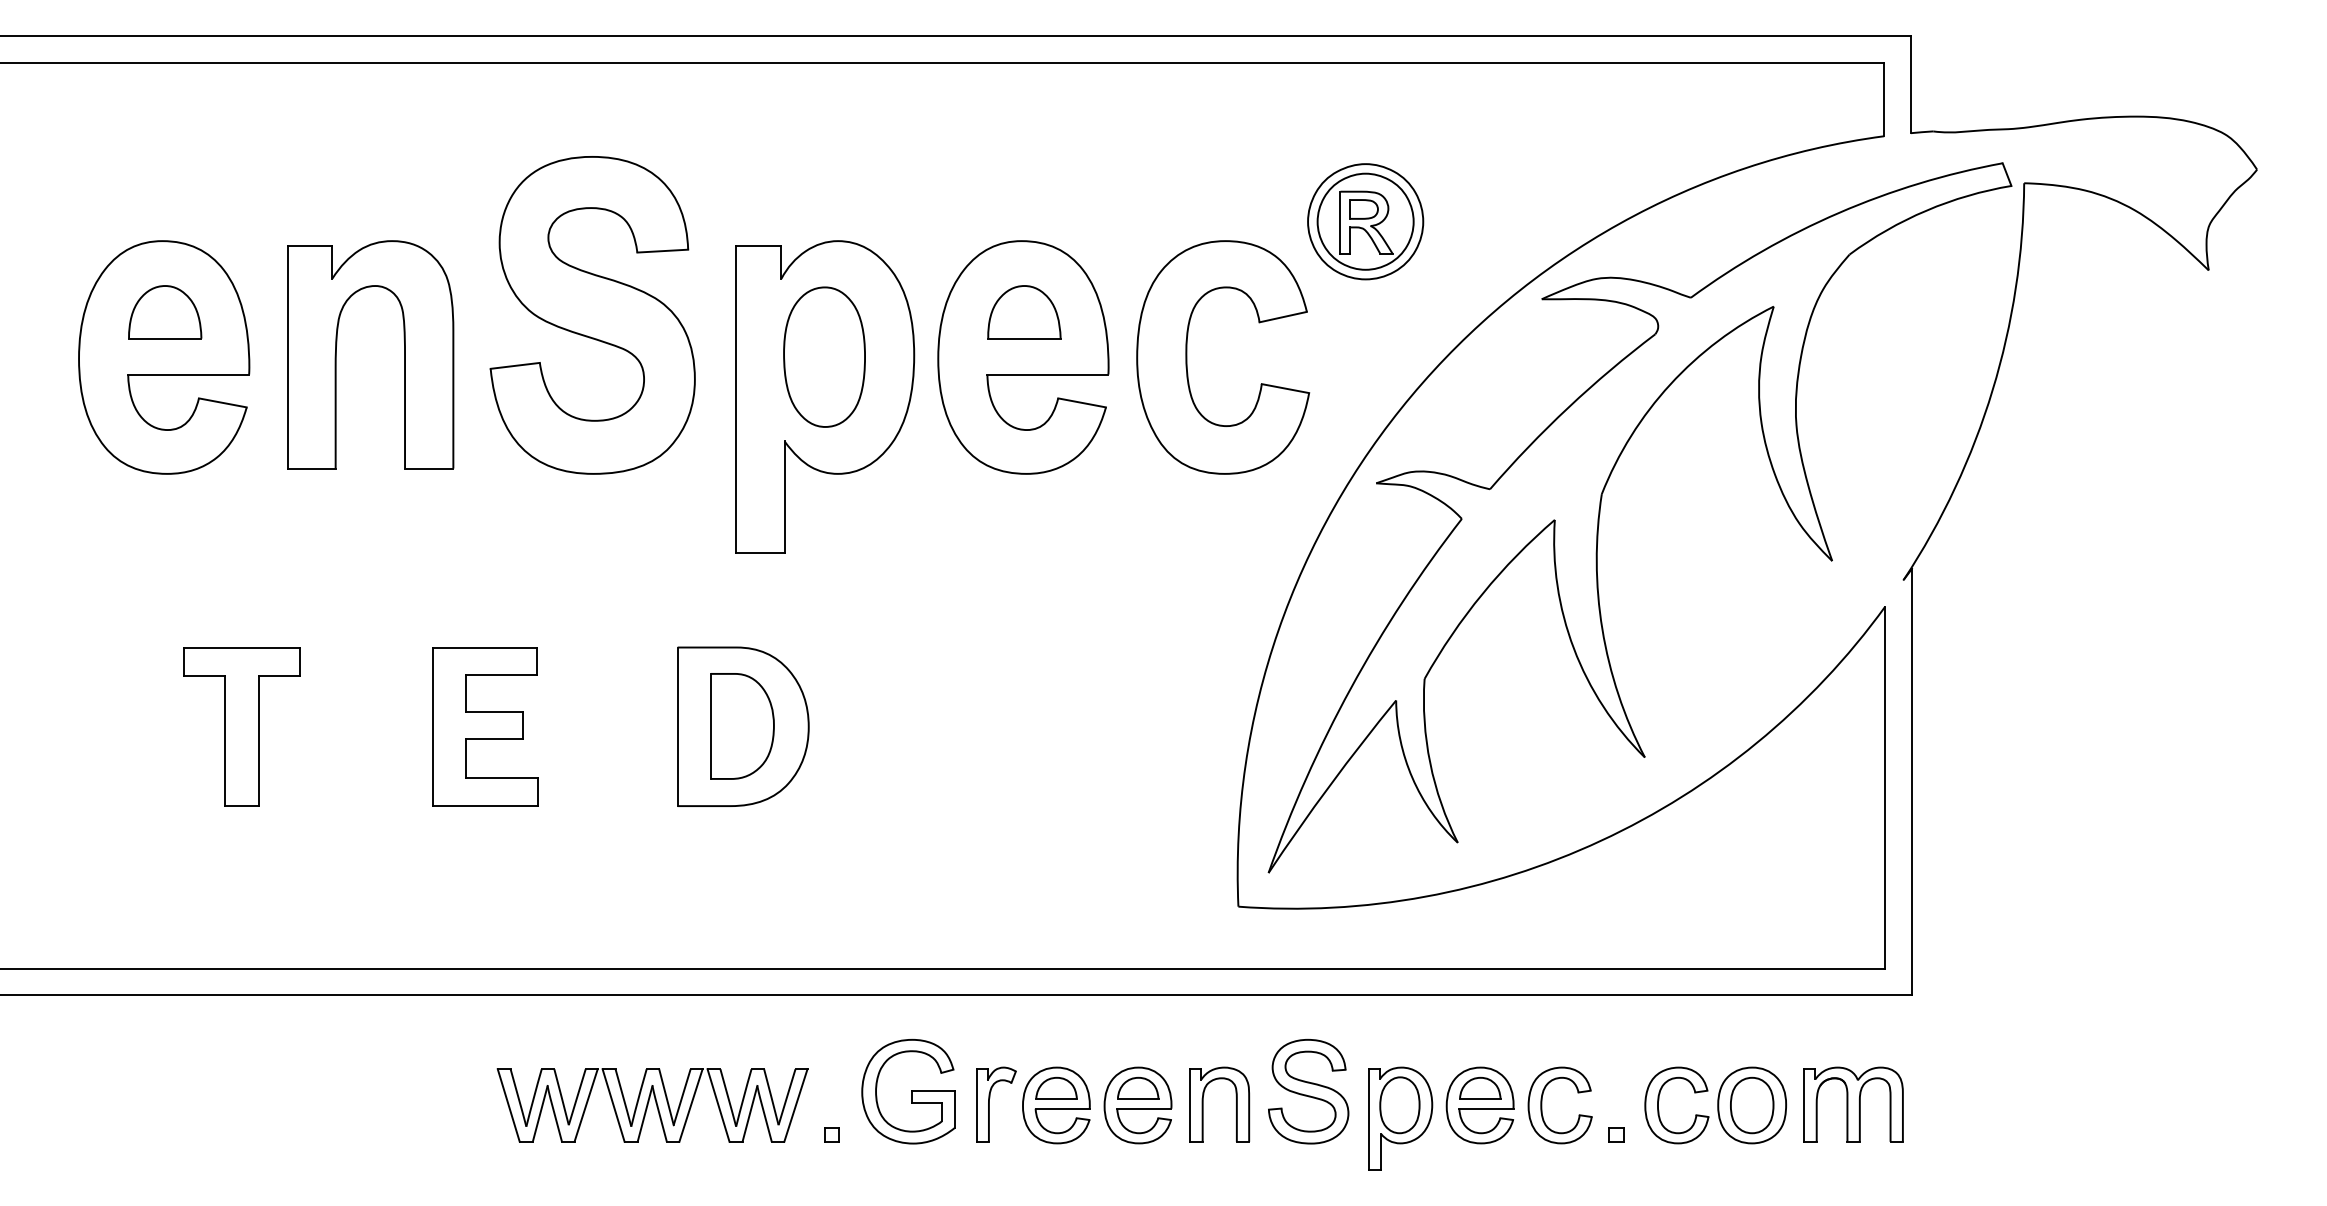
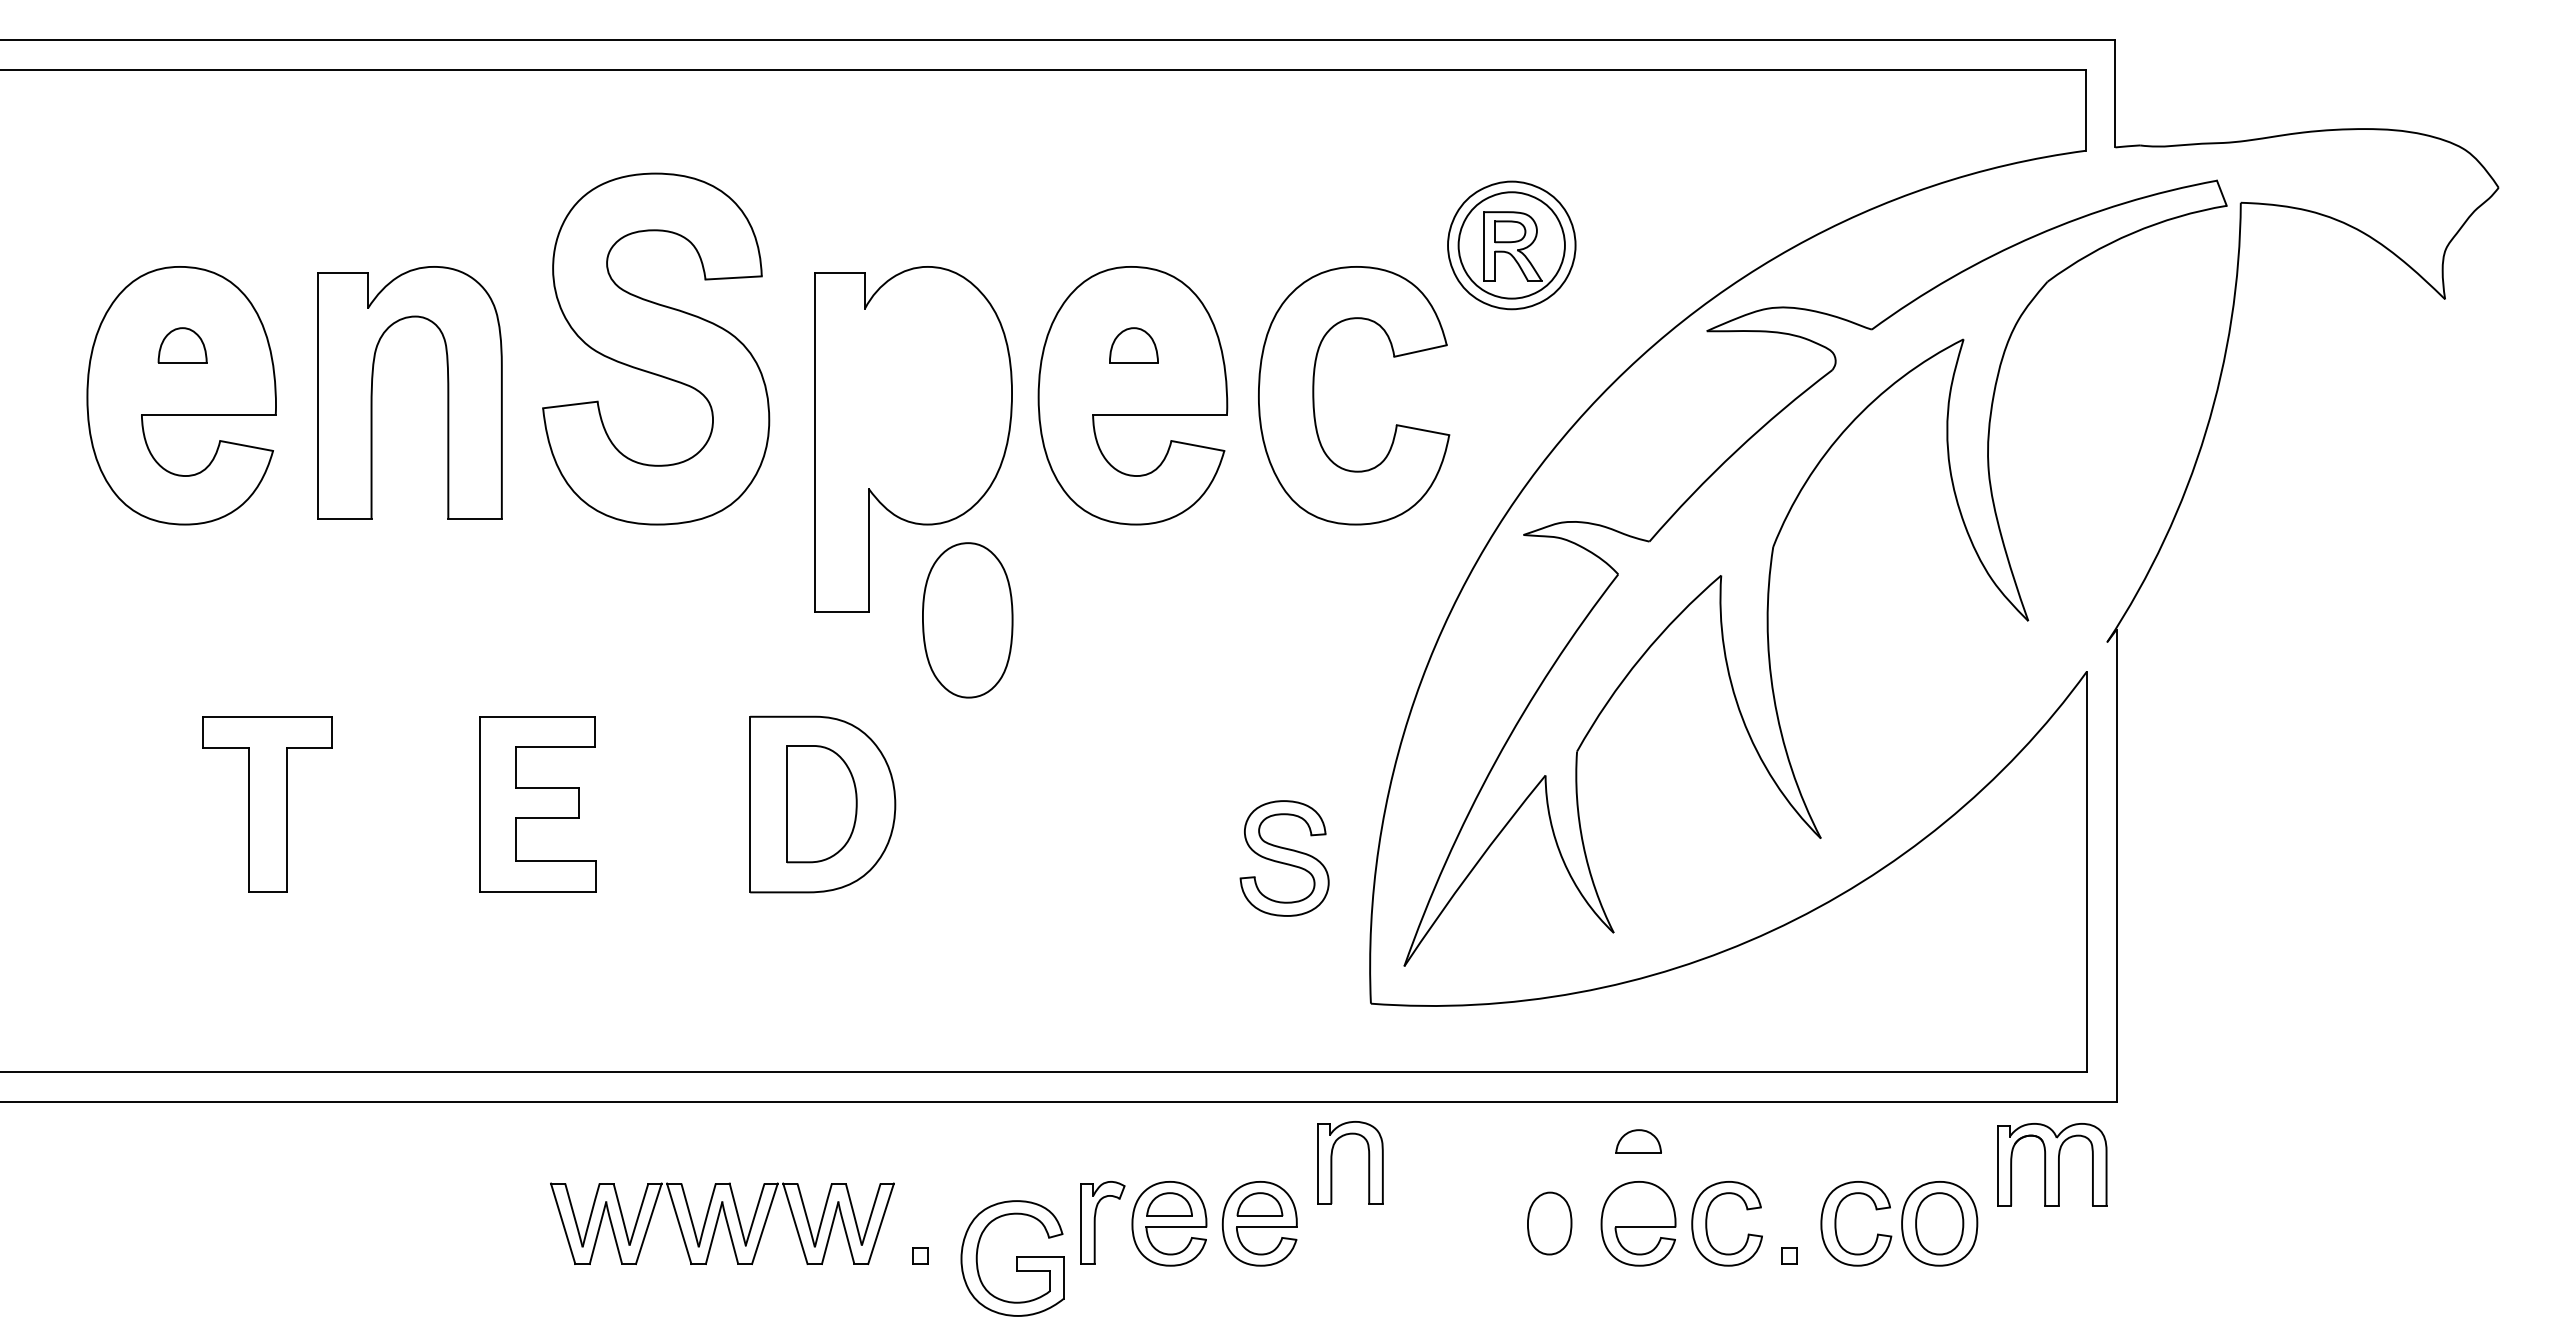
part: (164, 312) -> (182, 345), size x0.6
part: (1023, 312) -> (1133, 345), size x0.6
part: (824, 357) -> (967, 620), moved
part: (1480, 1088) -> (1638, 1141), moved
part: (908, 1091) -> (1012, 1258), moved
part: (1308, 1091) -> (1284, 858), moved
part: (1203, 1104) -> (1332, 1162), moved
part: (1854, 1104) -> (2052, 1164), moved
part: (1400, 1118) -> (1550, 1238), removed

